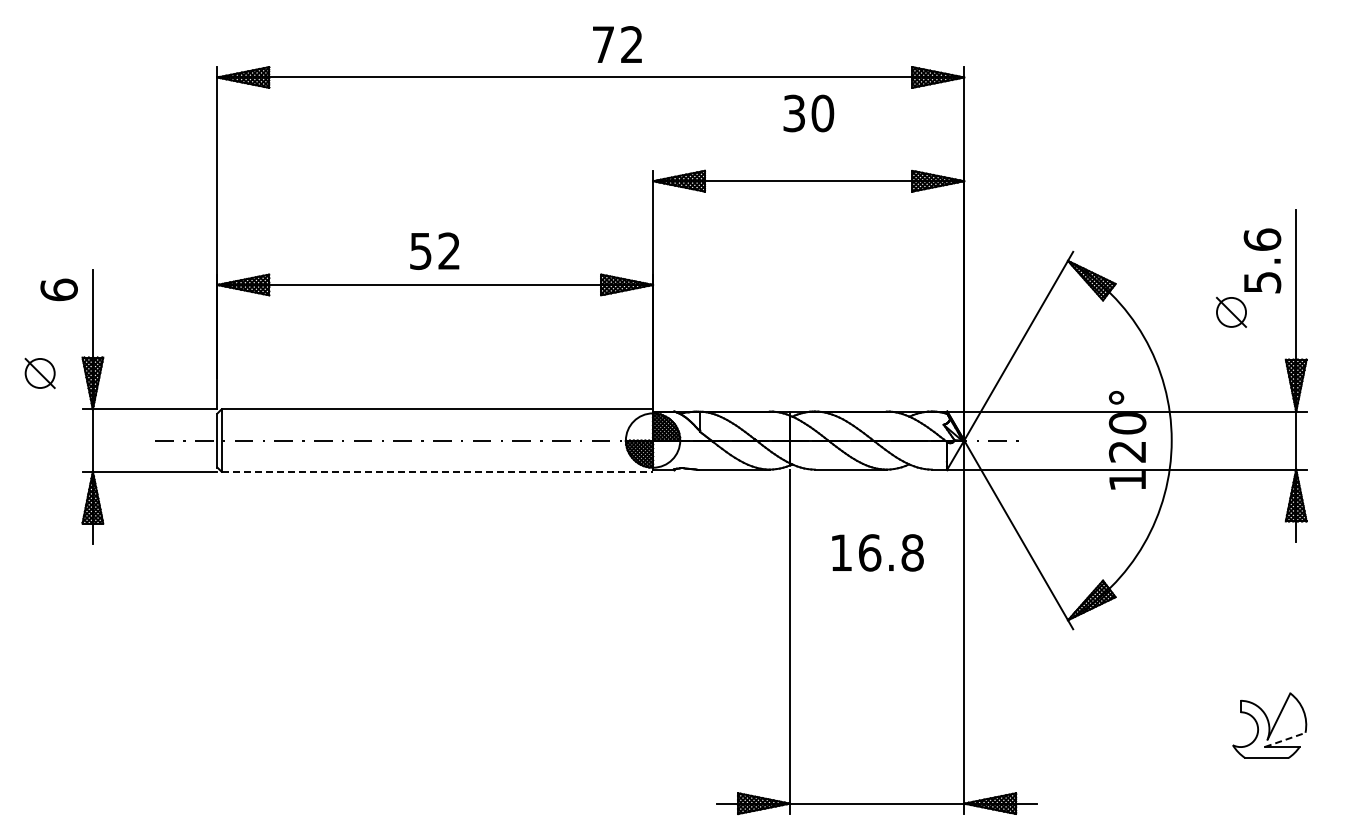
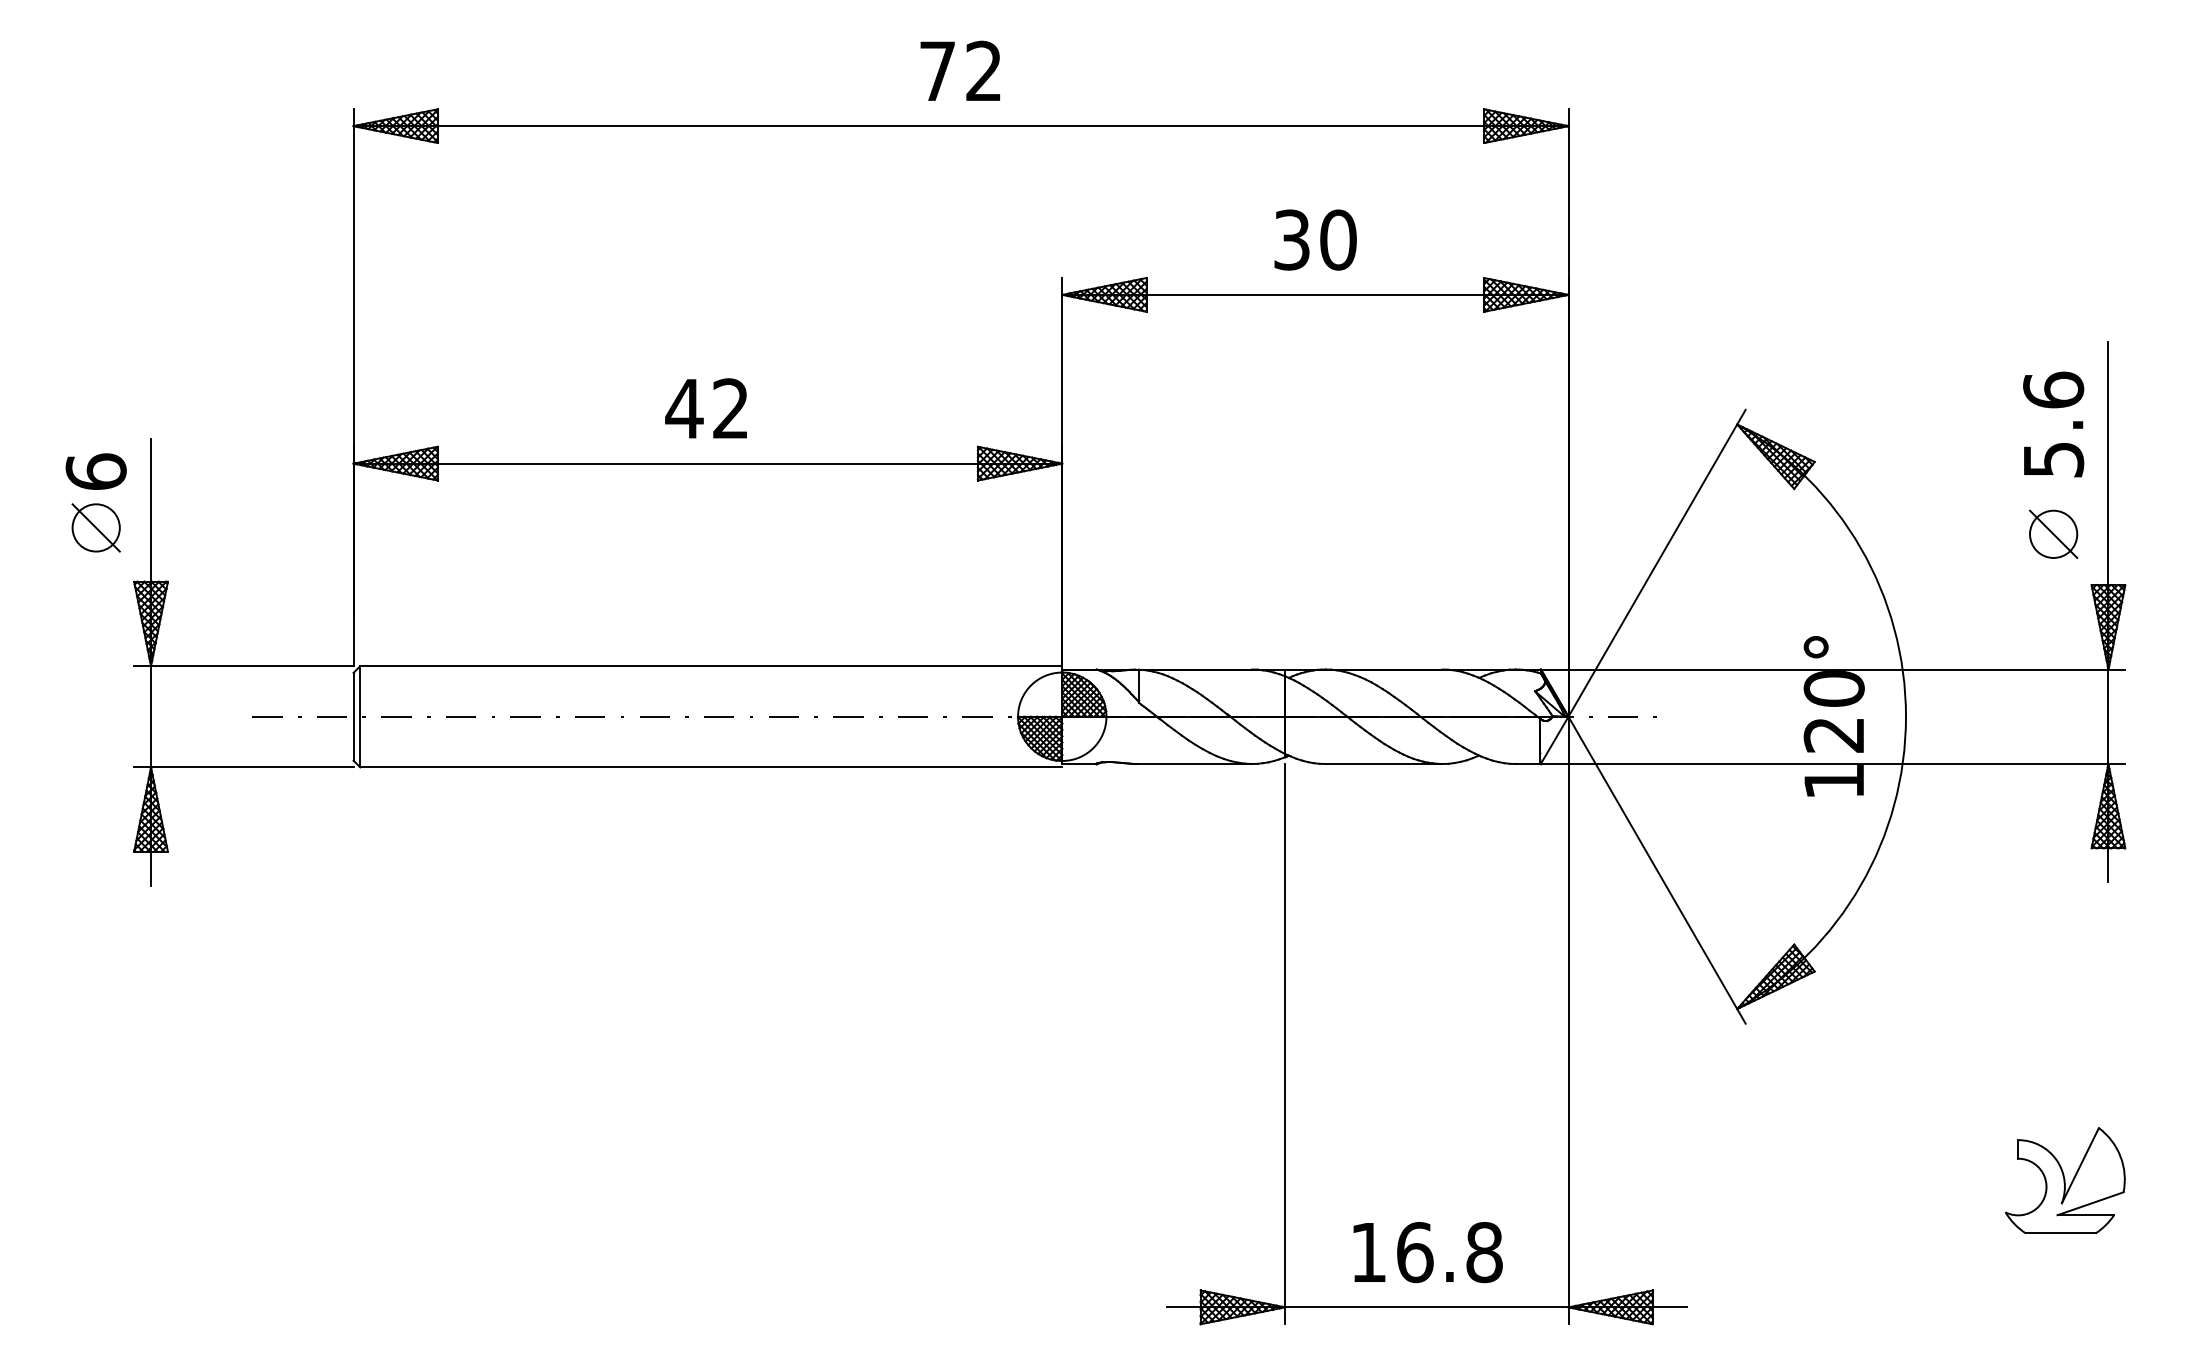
text: (617, 44) -> (960, 70), moved
text: (808, 113) -> (1315, 240), moved
text: (420, 251) -> (683, 409), 52 -> 42
part: (1231, 312) -> (2053, 534), moved
part: (39, 373) -> (95, 527), moved
line: (437, 471) -> (711, 767), dashed -> solid
text: (877, 552) -> (1427, 1251), moved
line: (1285, 739) -> (2091, 1203), dashed -> solid

